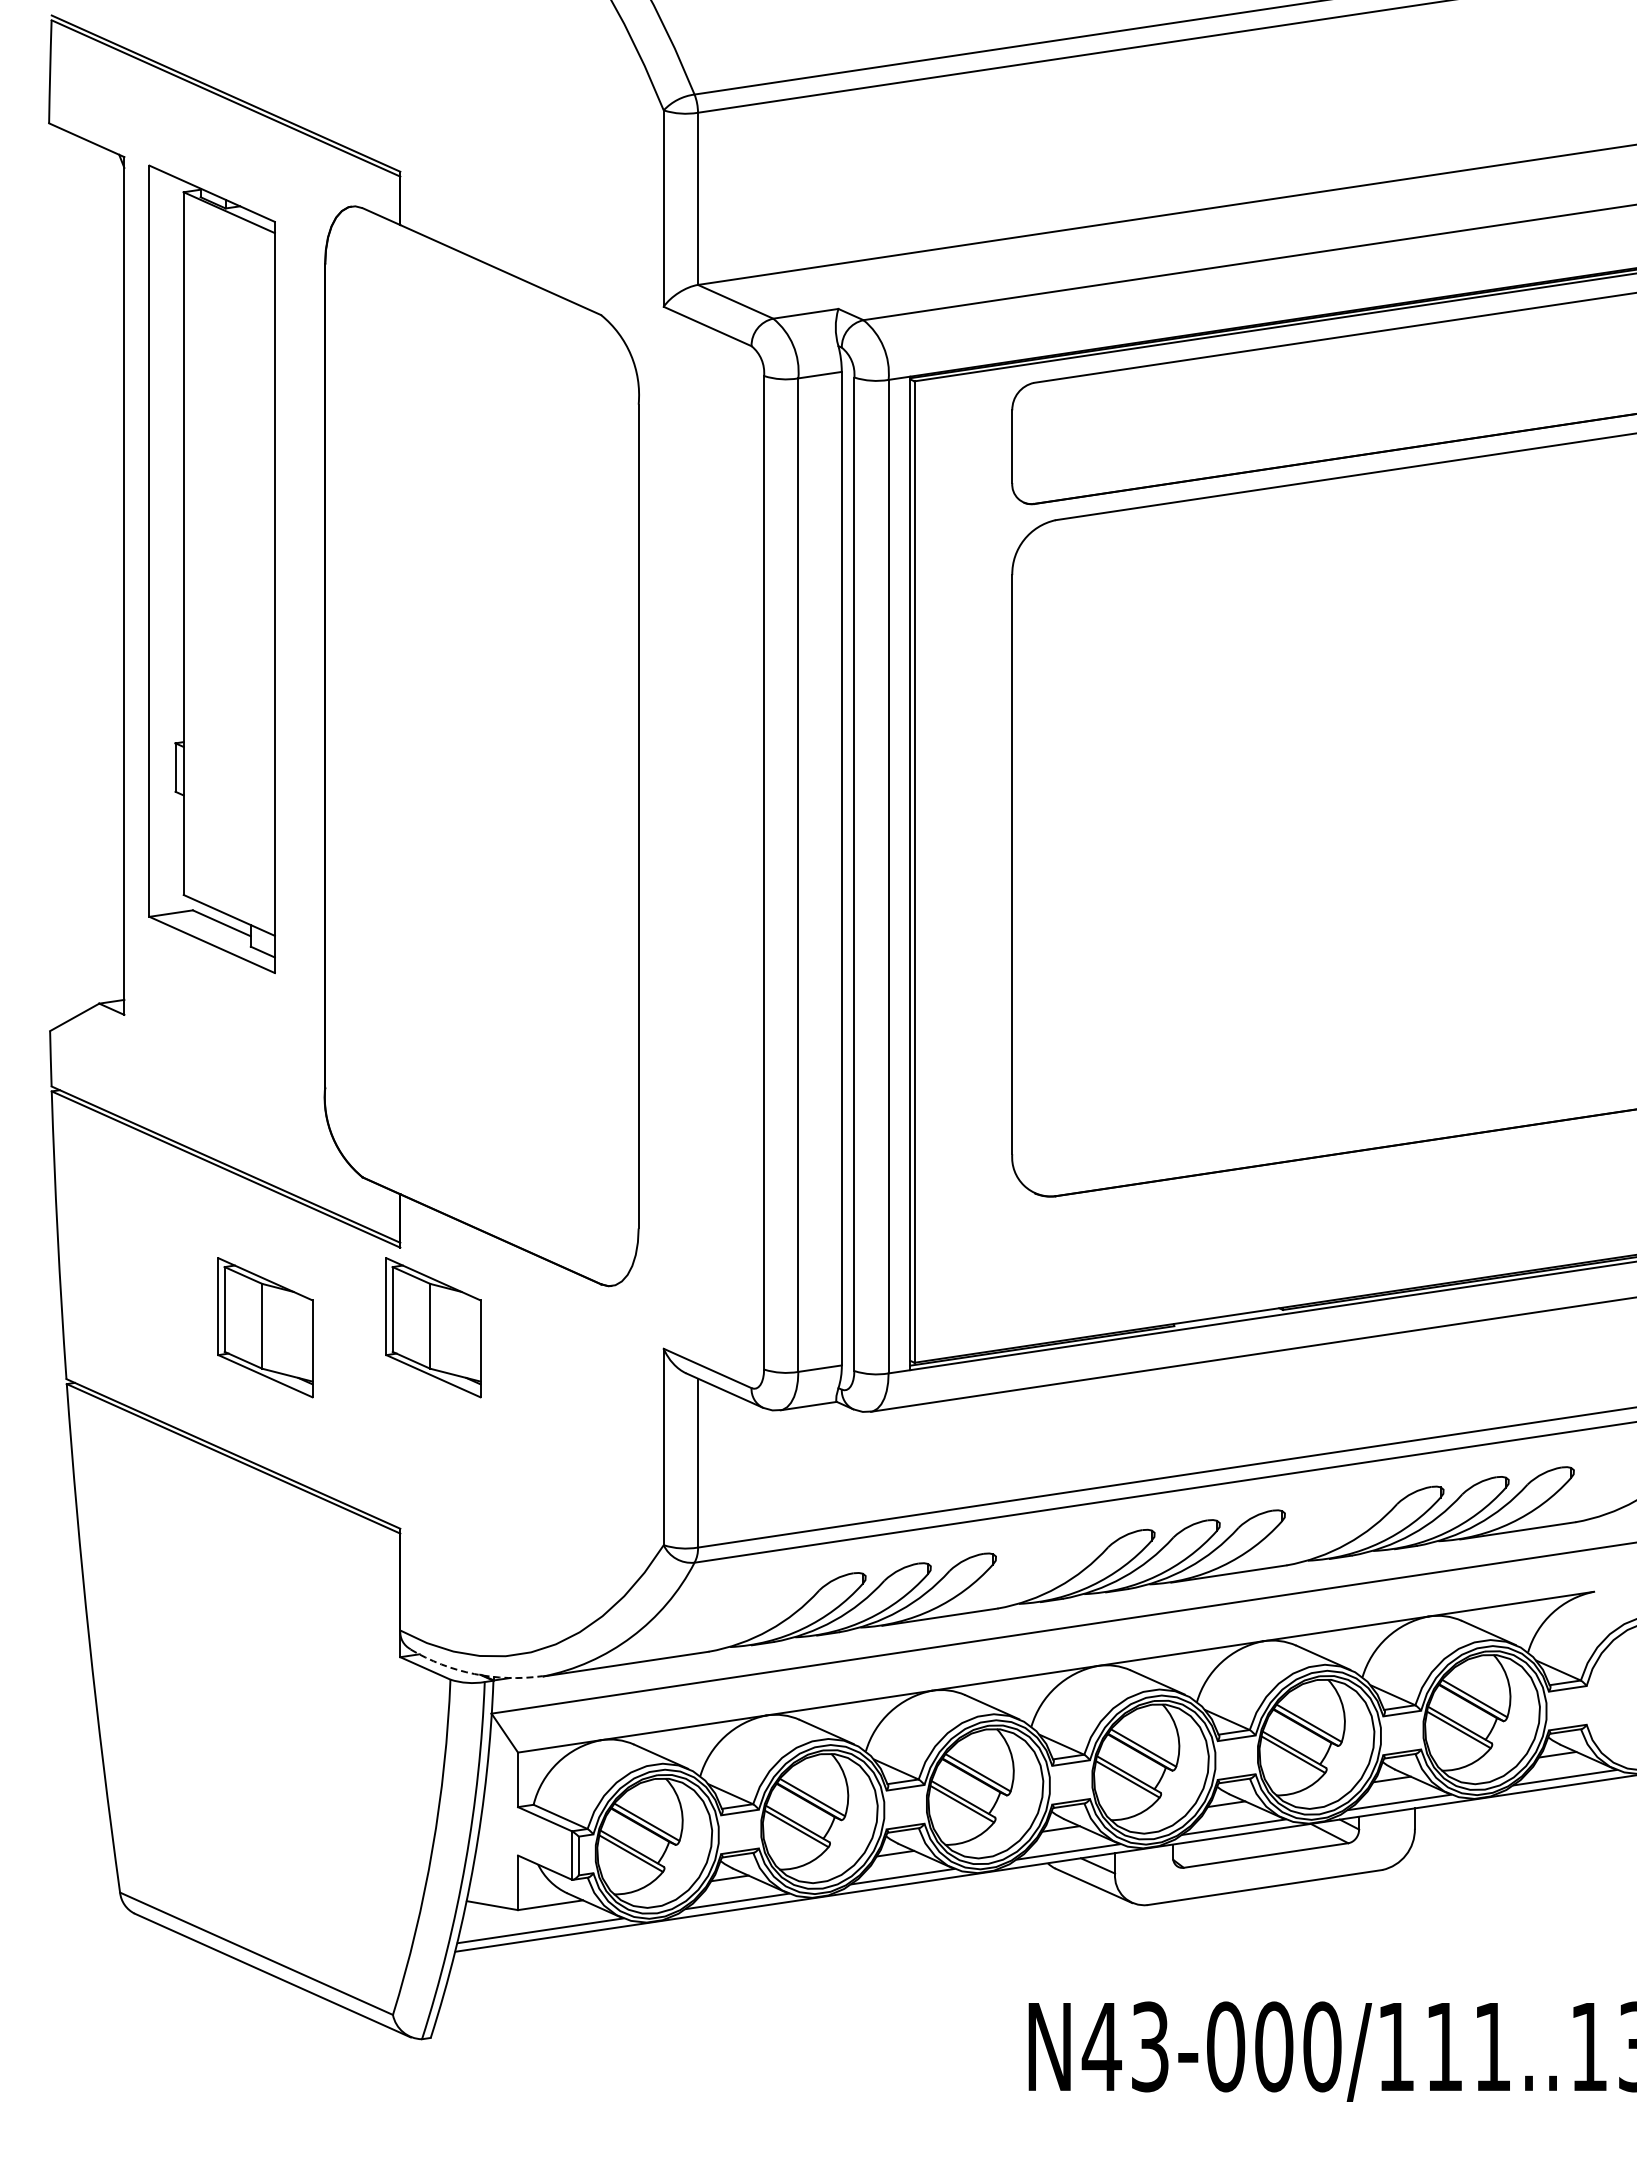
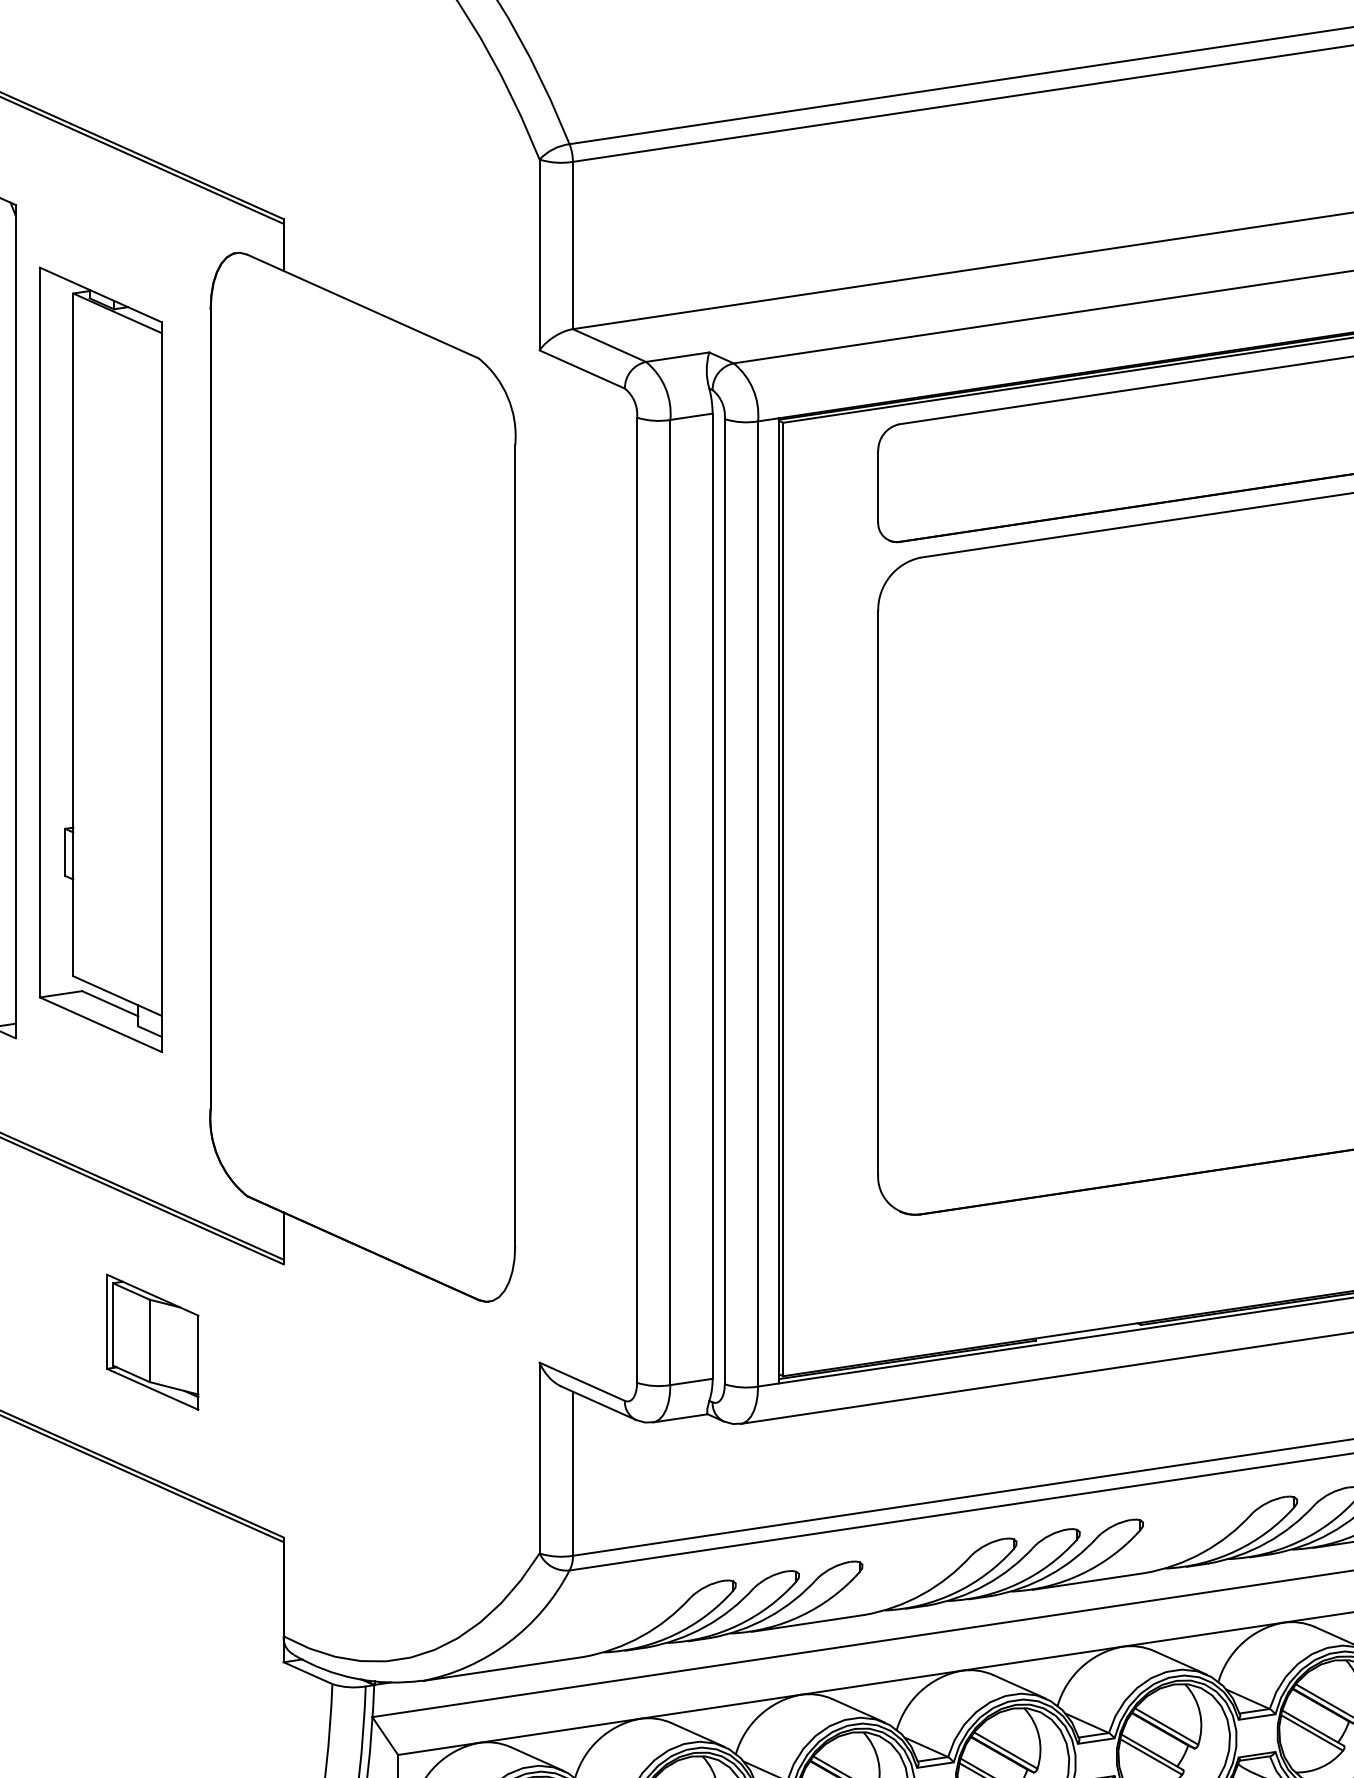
part: (211, 569) -> (100, 659), moved
part: (433, 1327) -> (315, 1341), removed
arc: (474, 1674) -> (355, 1679), dashed -> solid

